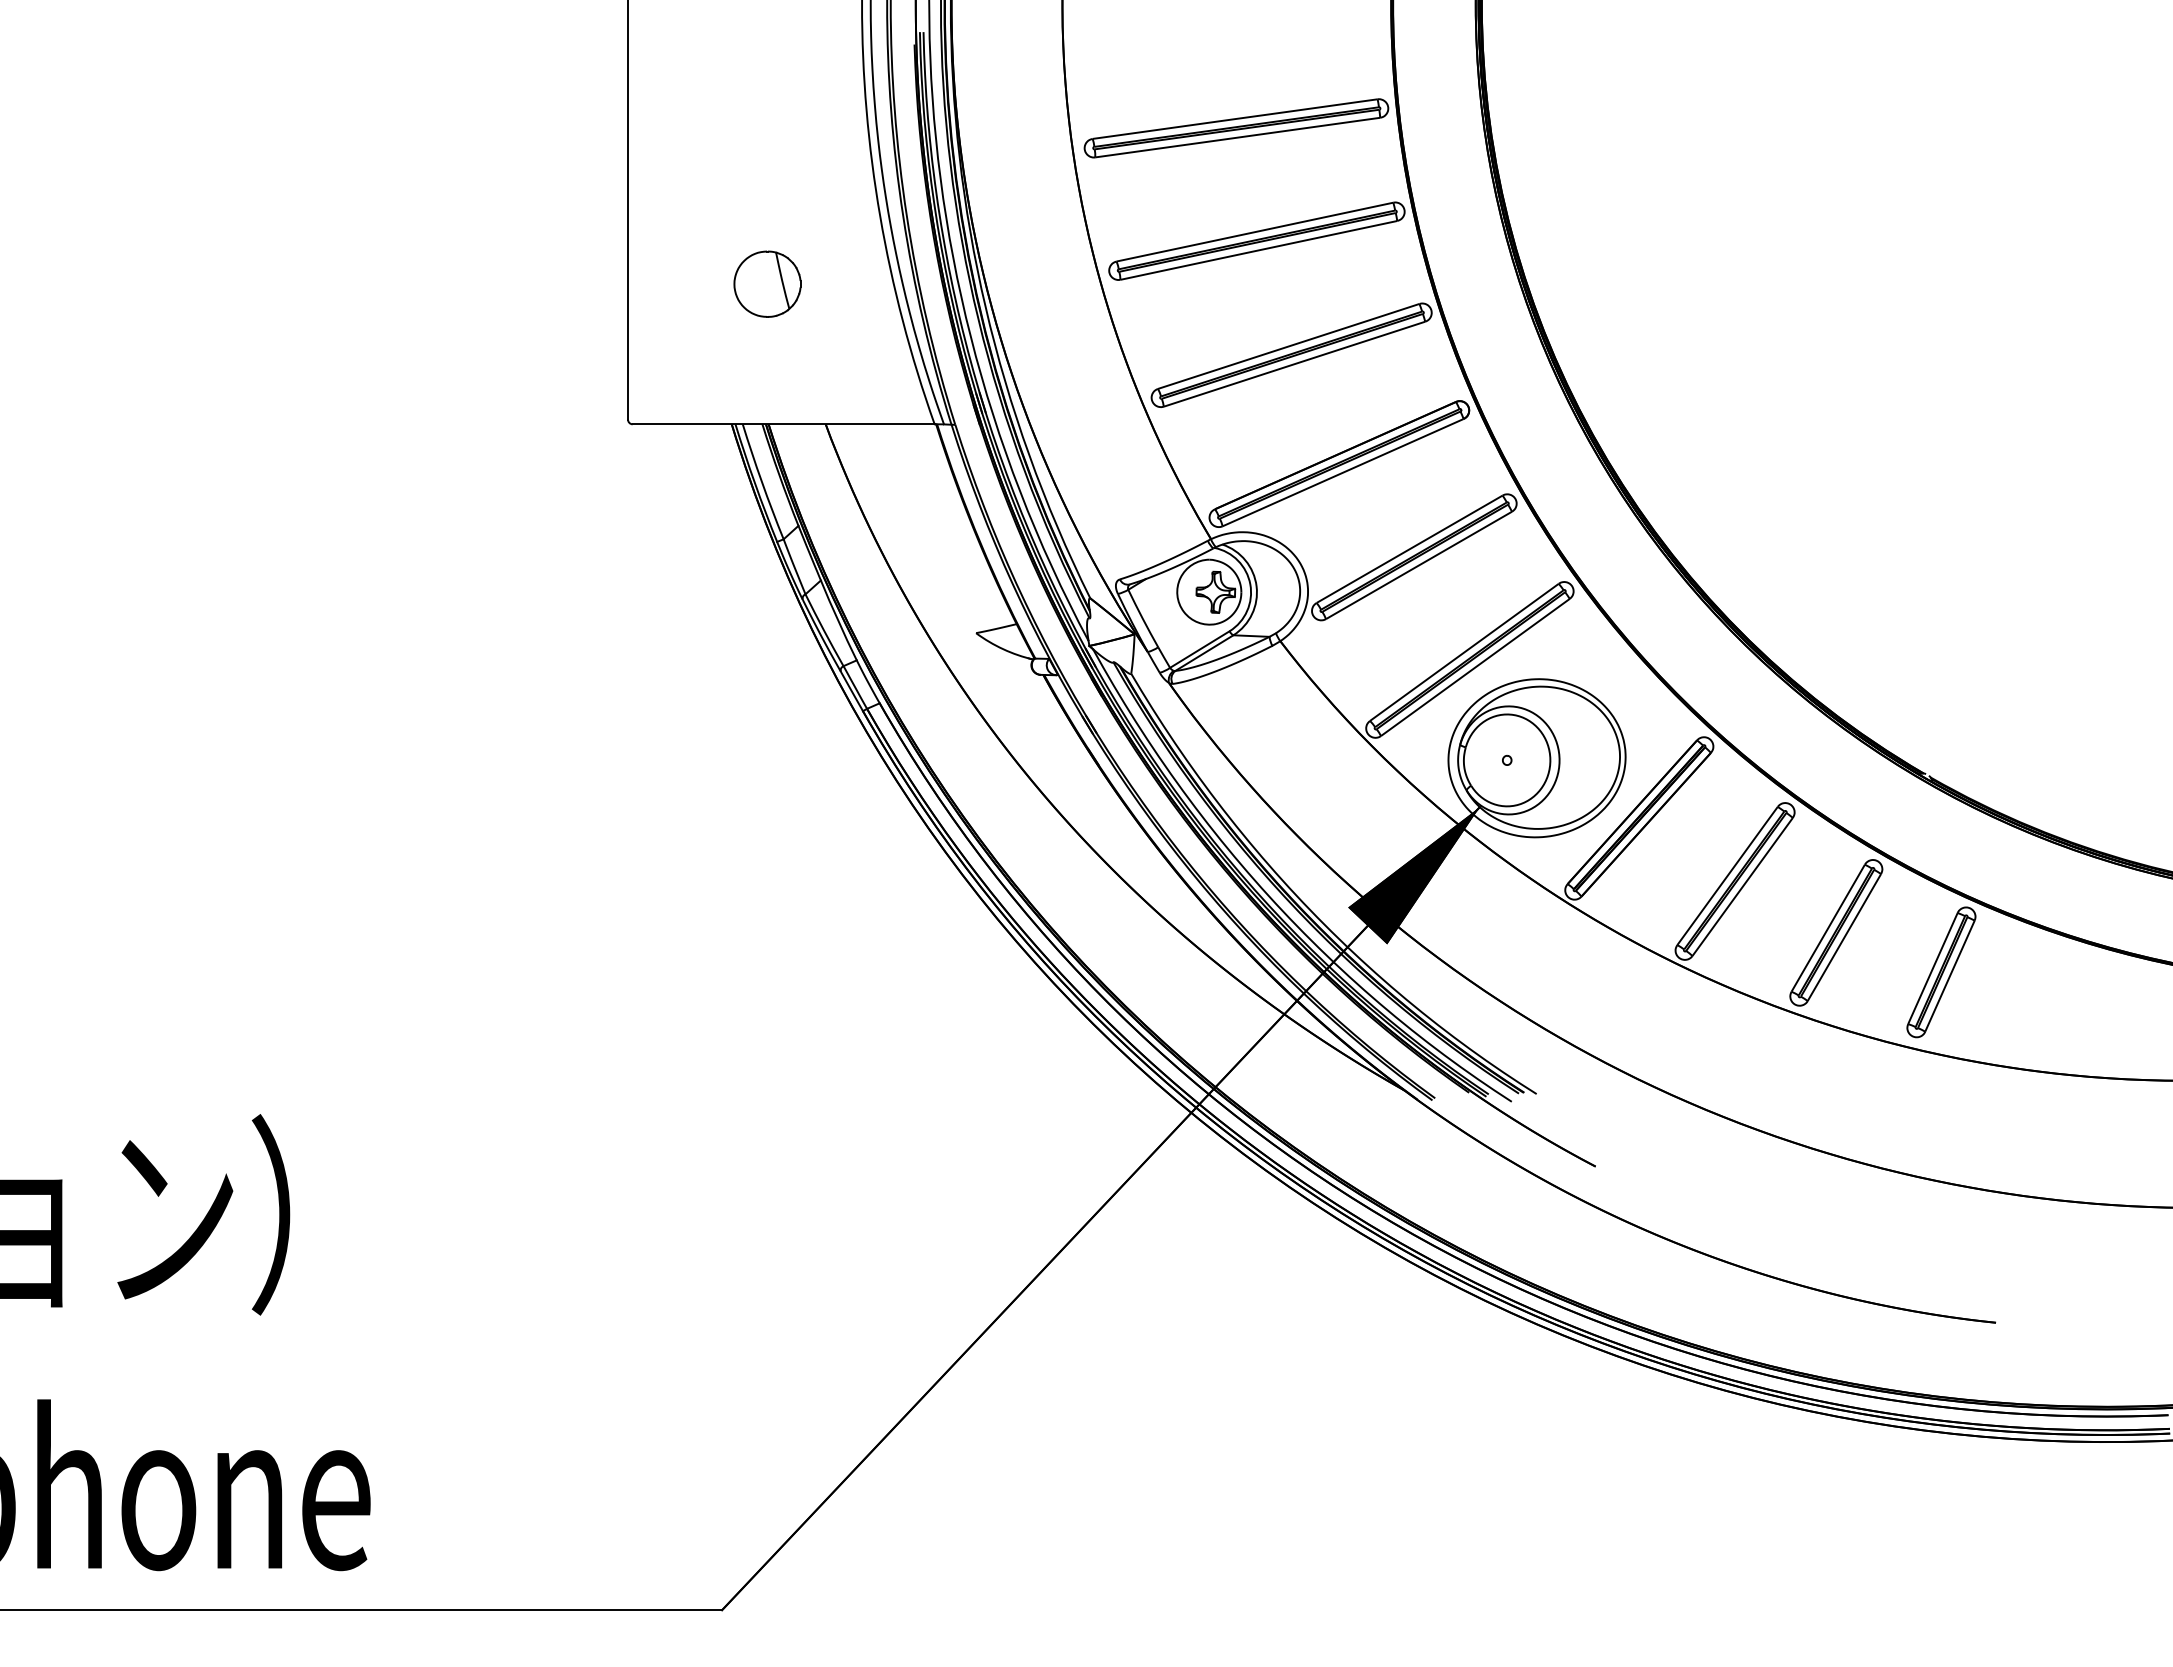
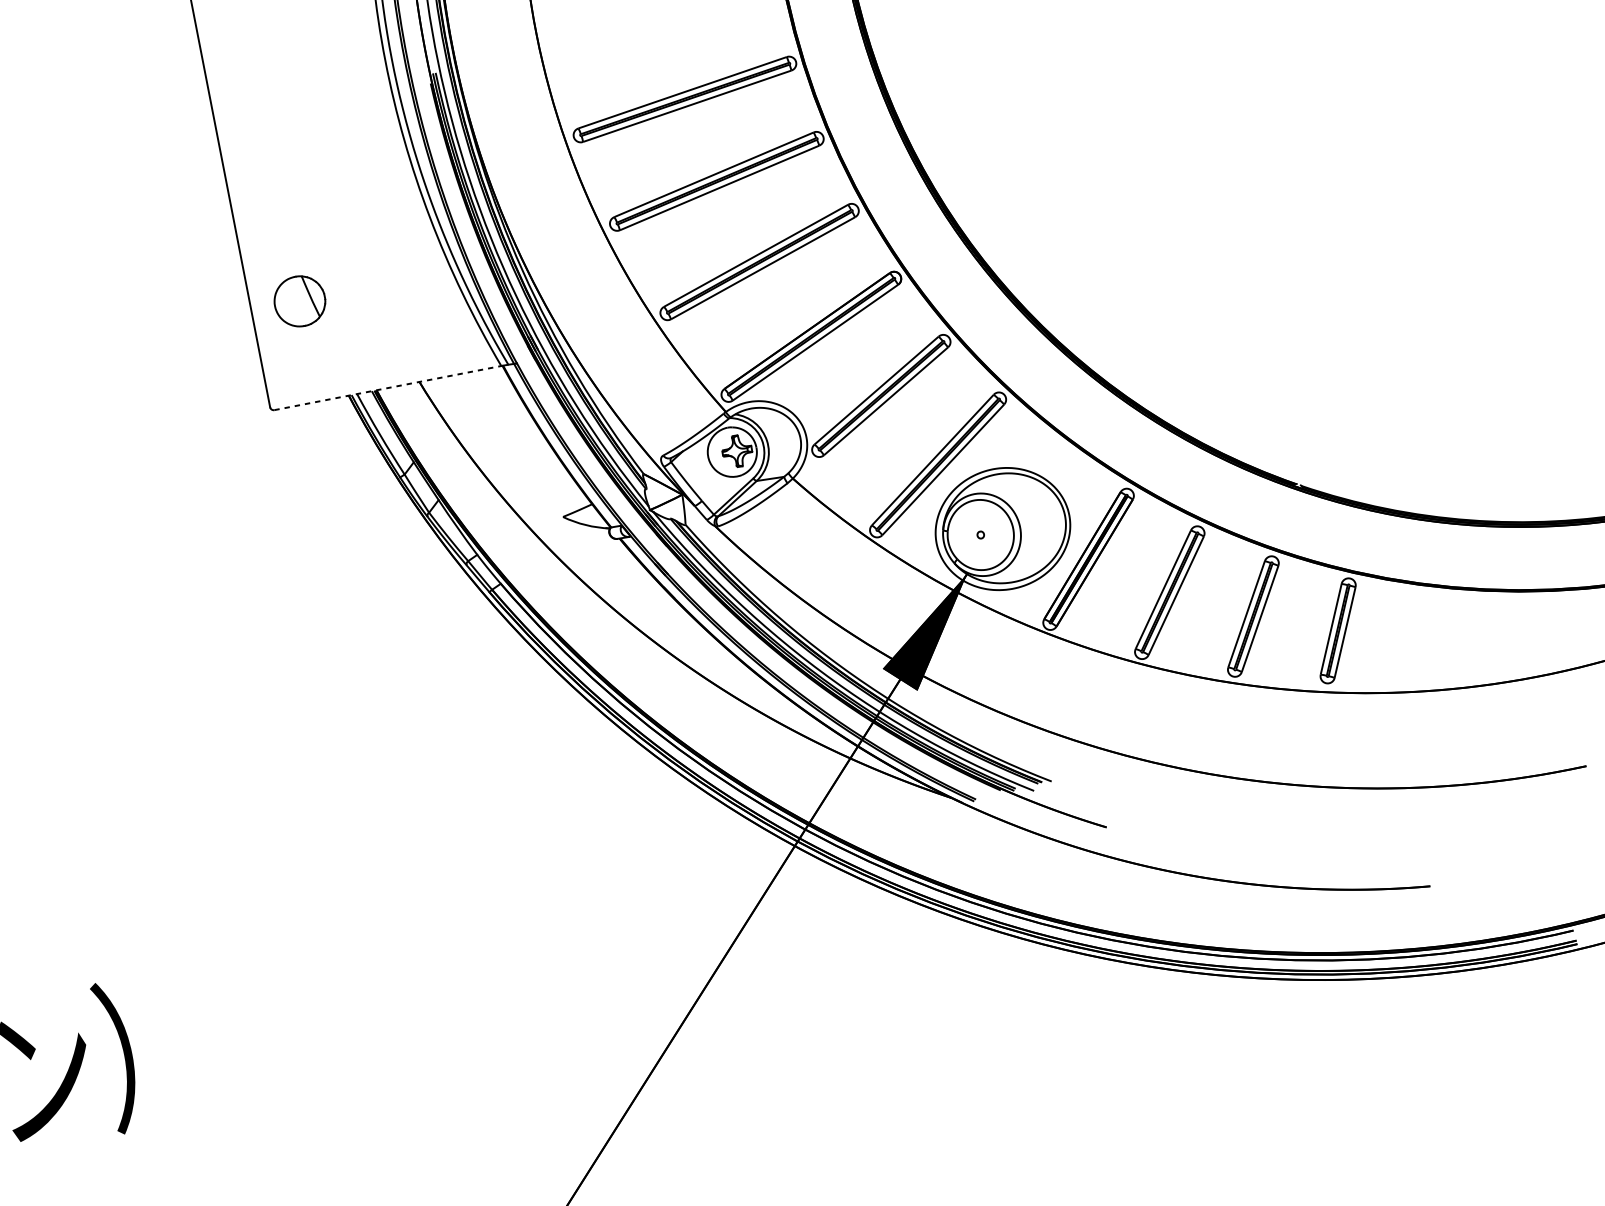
part: (767, 283) -> (299, 300), moved
line: (783, 424) -> (387, 388), solid -> dashed

